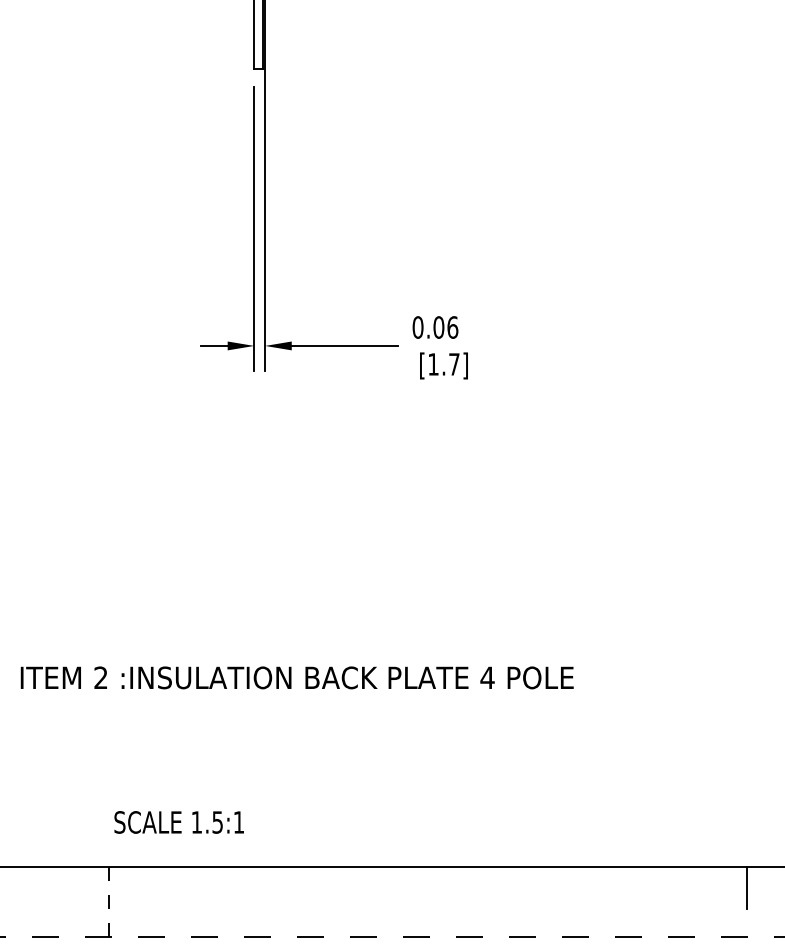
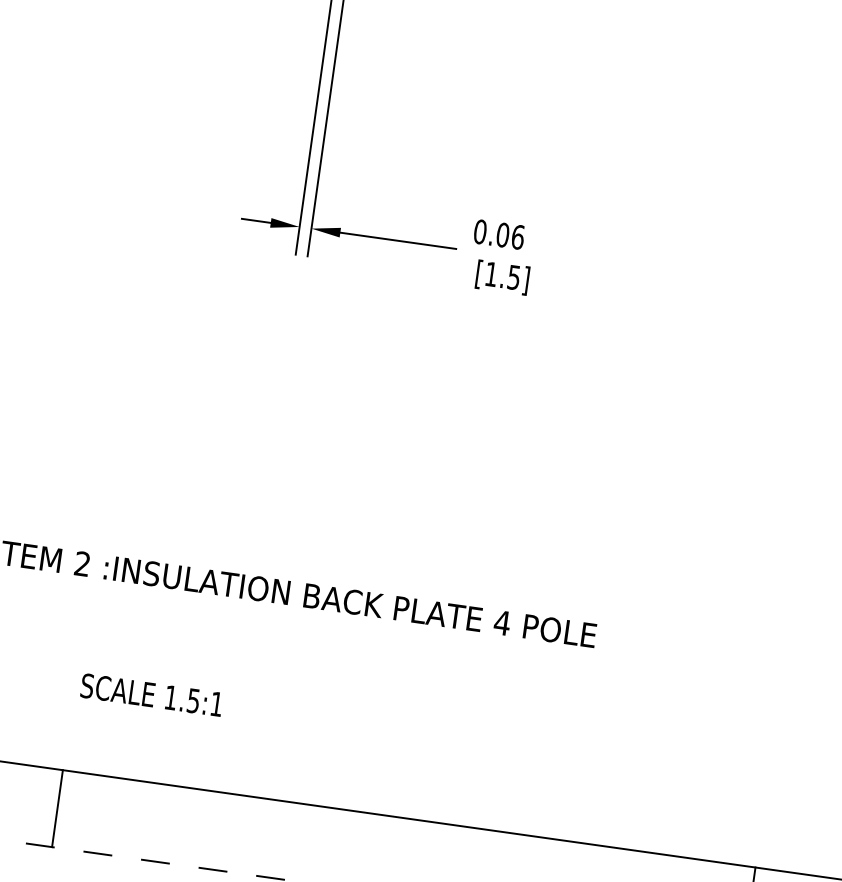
text: (454, 364) -> (514, 277), [1.7] -> [1.5]
text: (178, 822) -> (151, 695), moved
line: (109, 901) -> (57, 808), dashed -> solid

